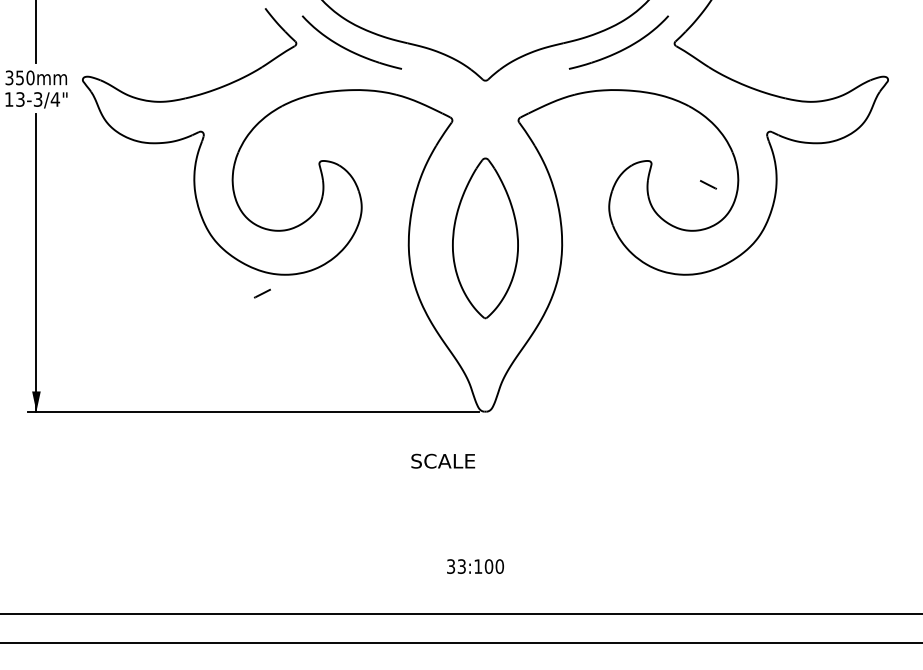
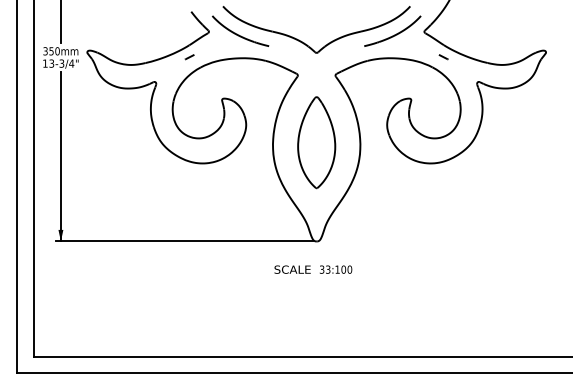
part: (708, 185) -> (443, 57), moved
part: (262, 294) -> (189, 57), moved
text: (476, 566) -> (336, 269), moved

